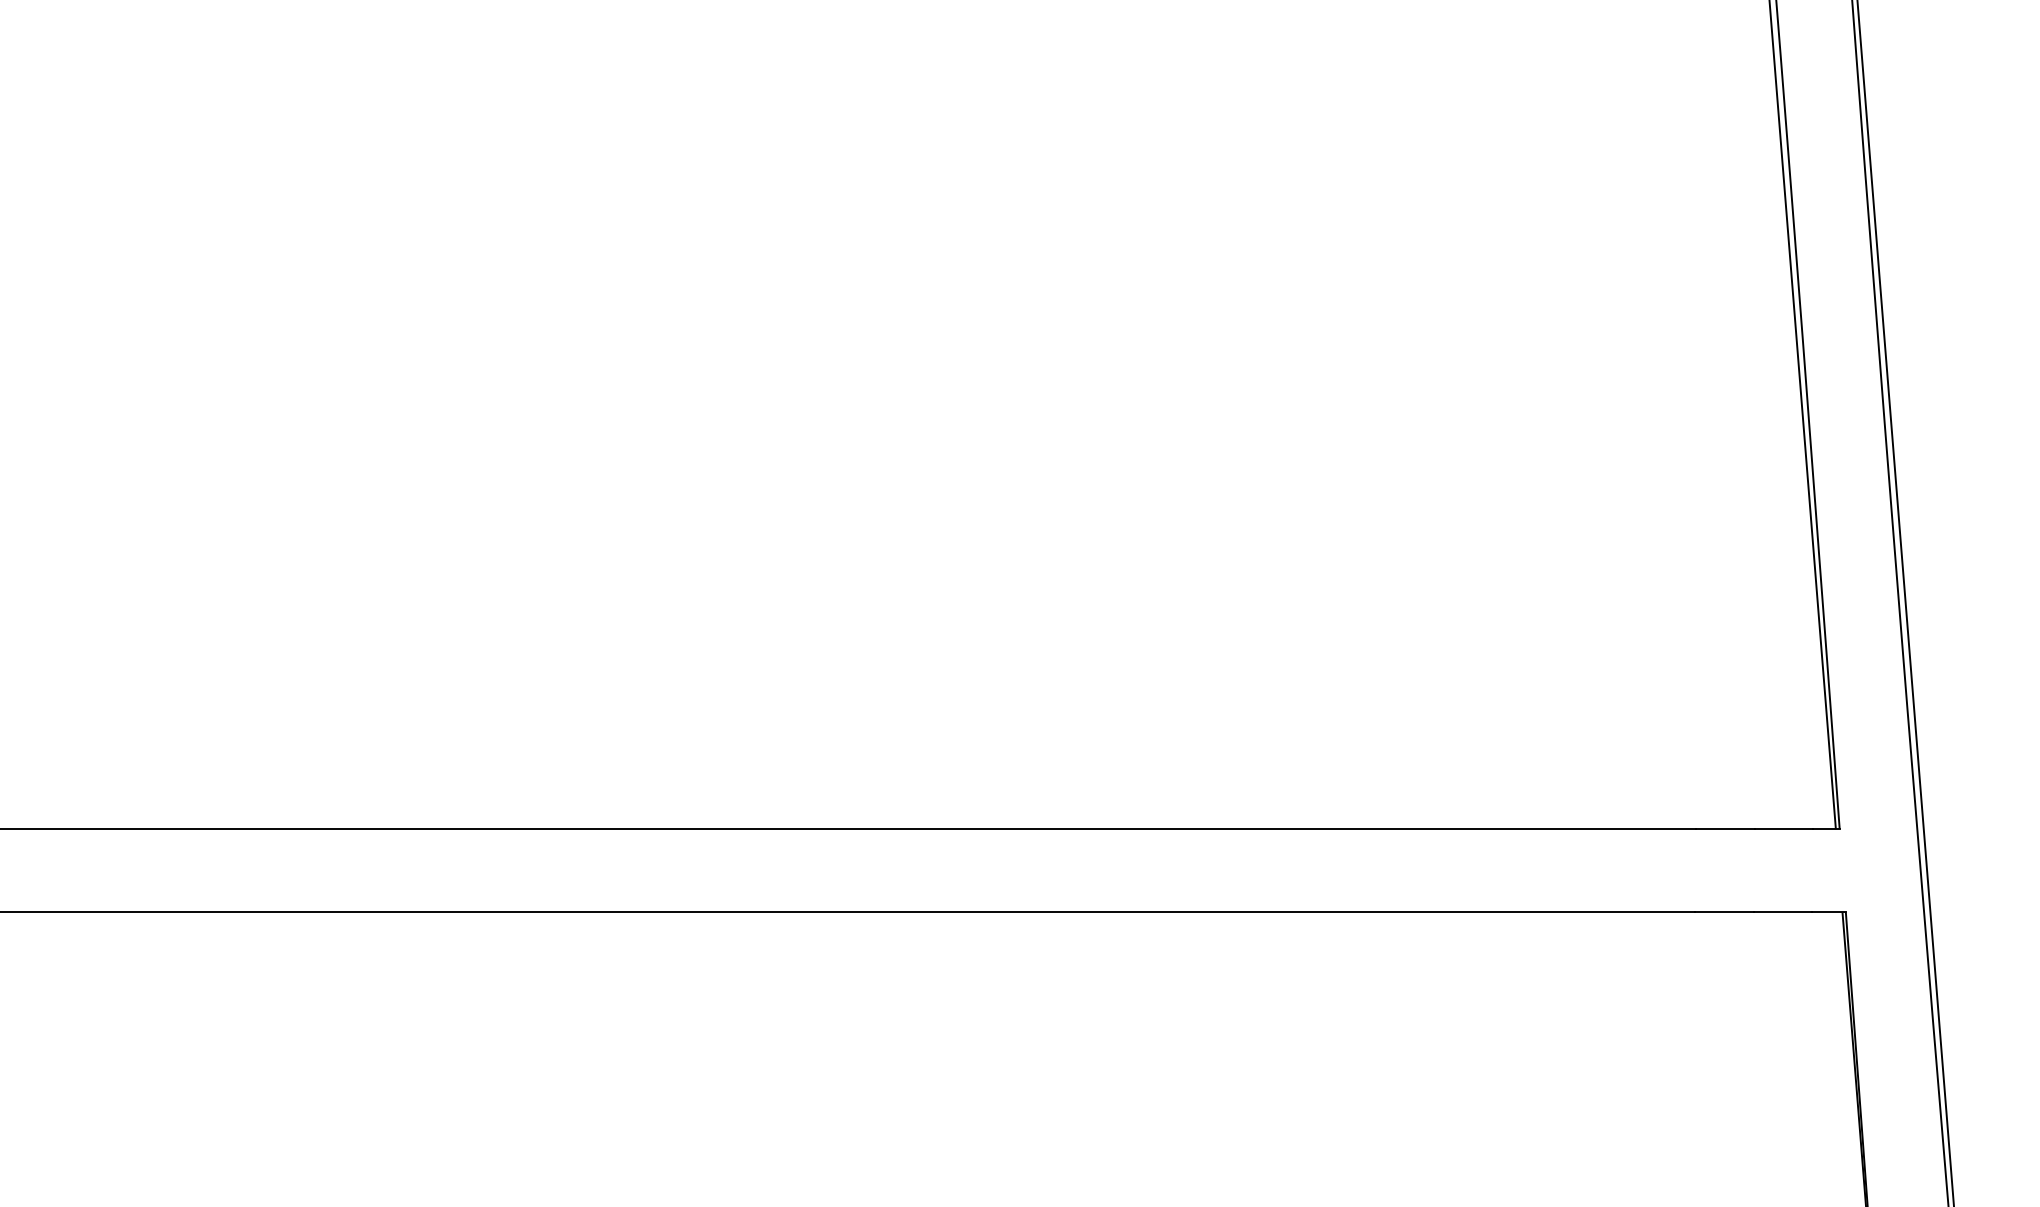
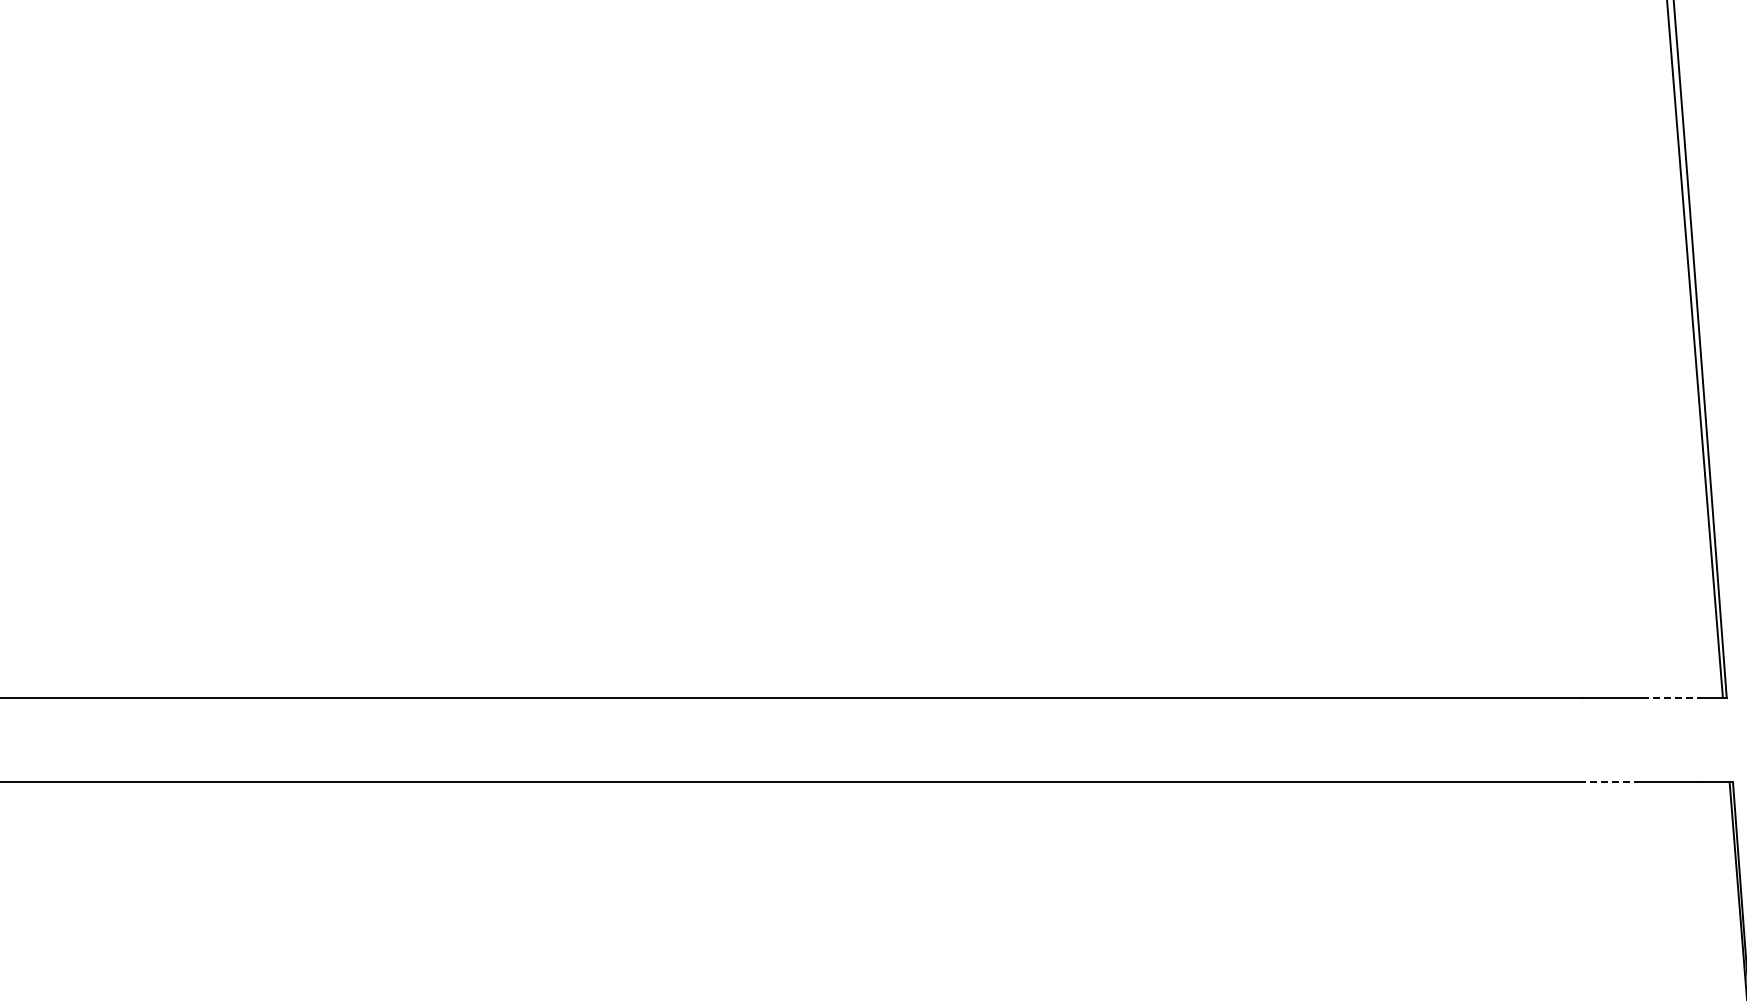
line: (1784, 829) -> (1671, 698), solid -> dashed
line: (1723, 912) -> (1610, 781), solid -> dashed

